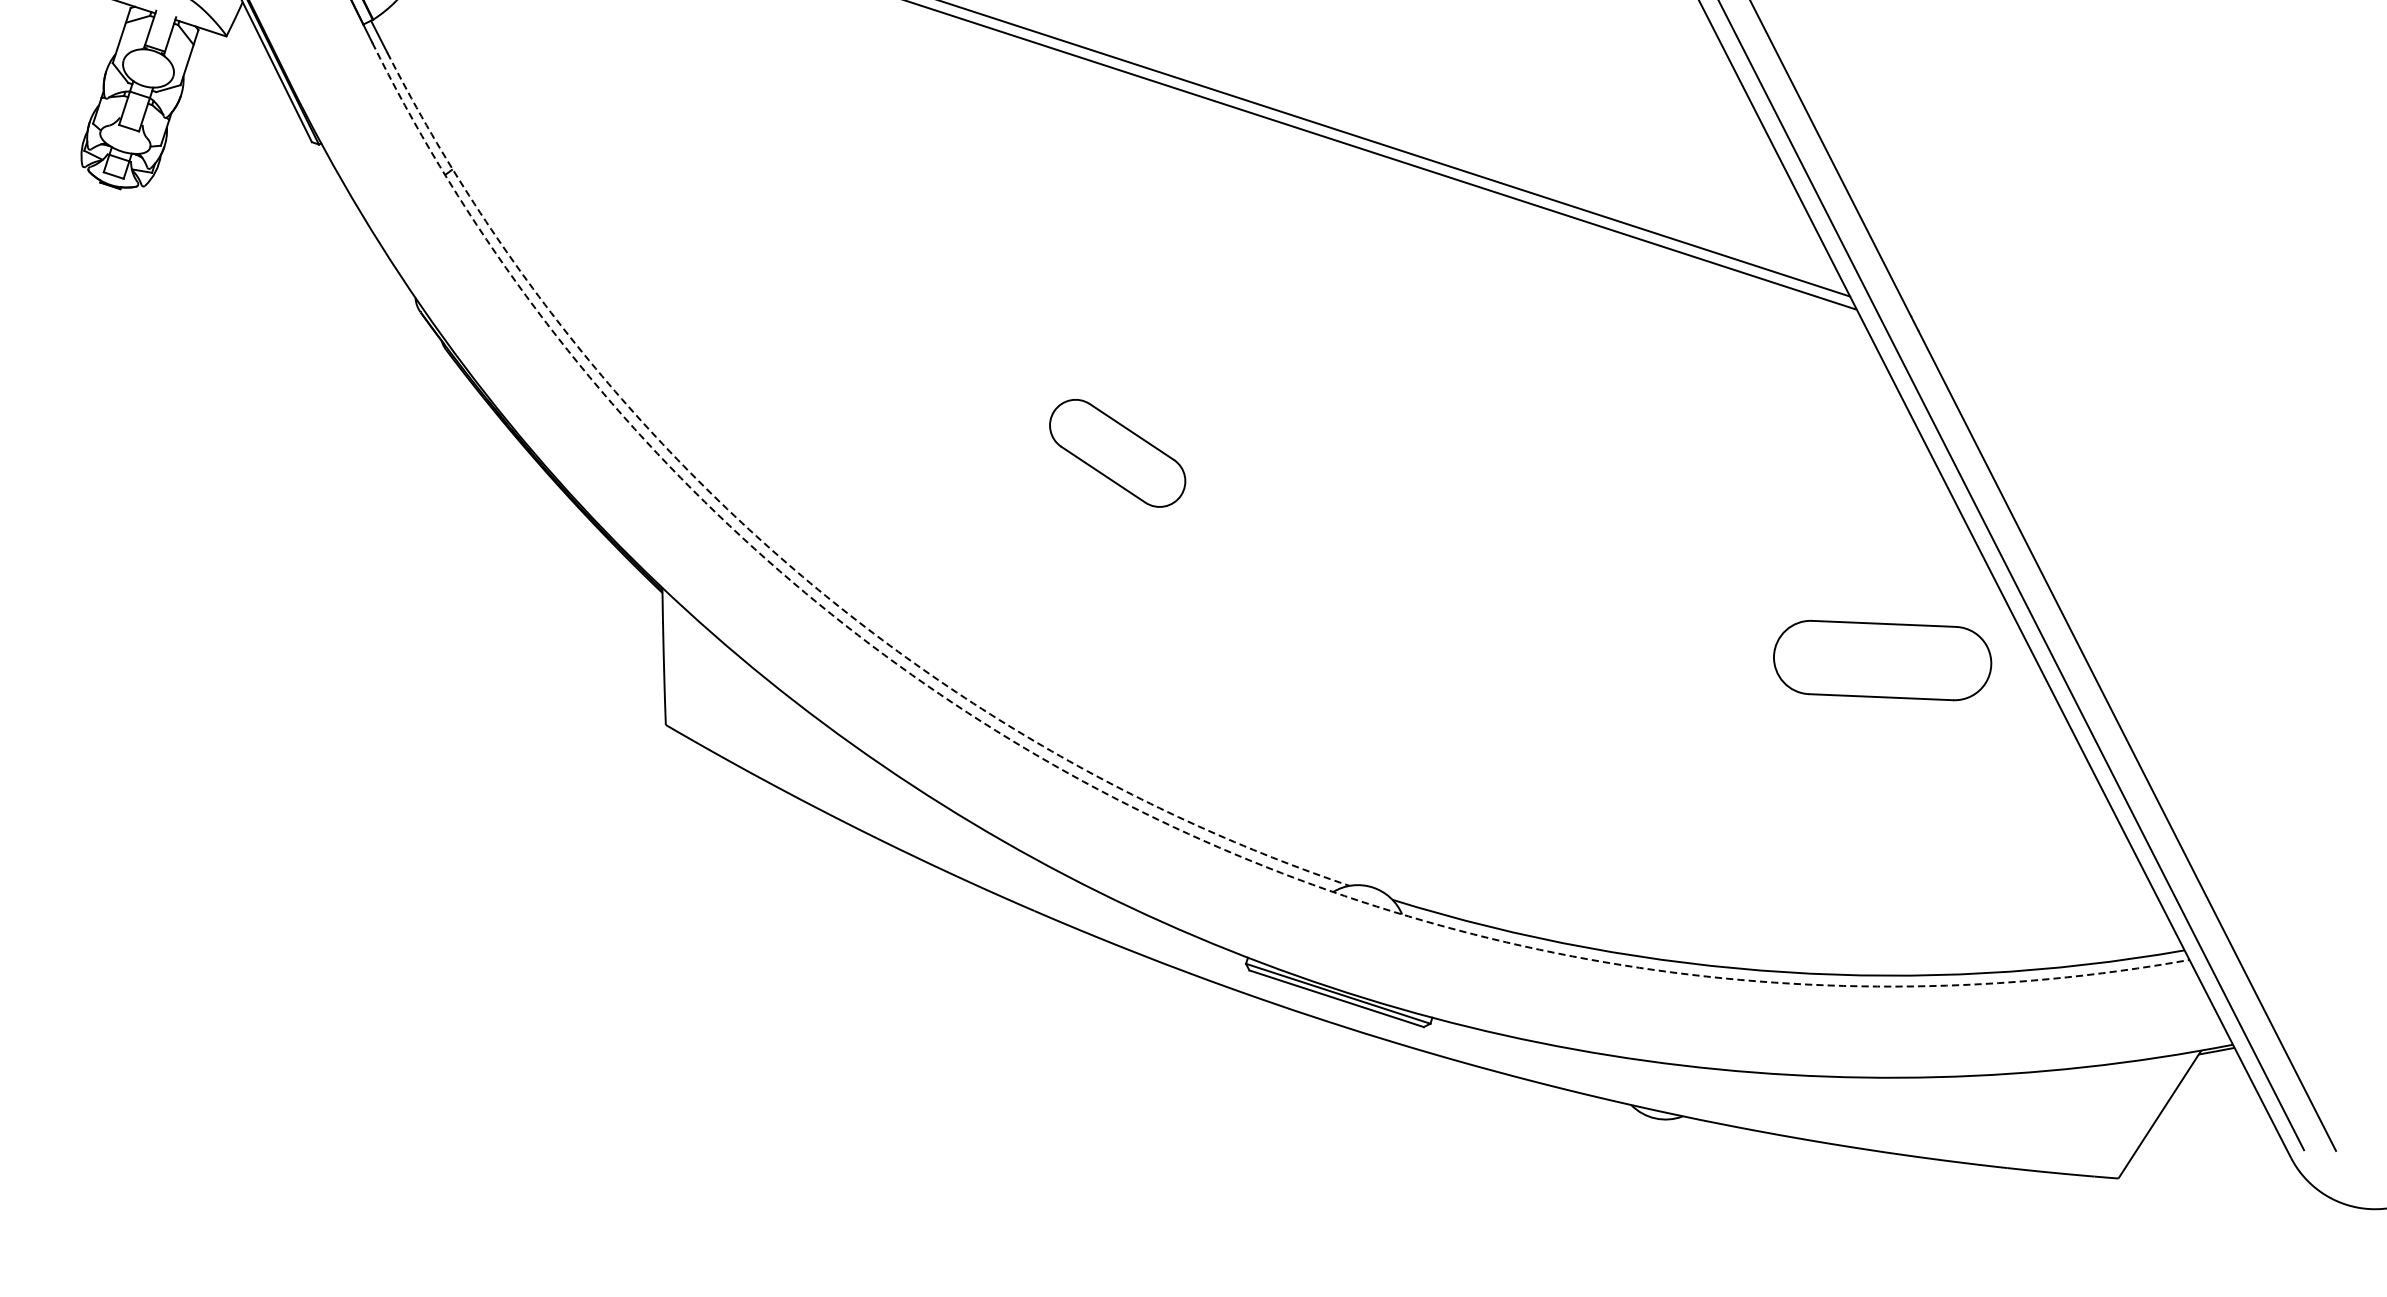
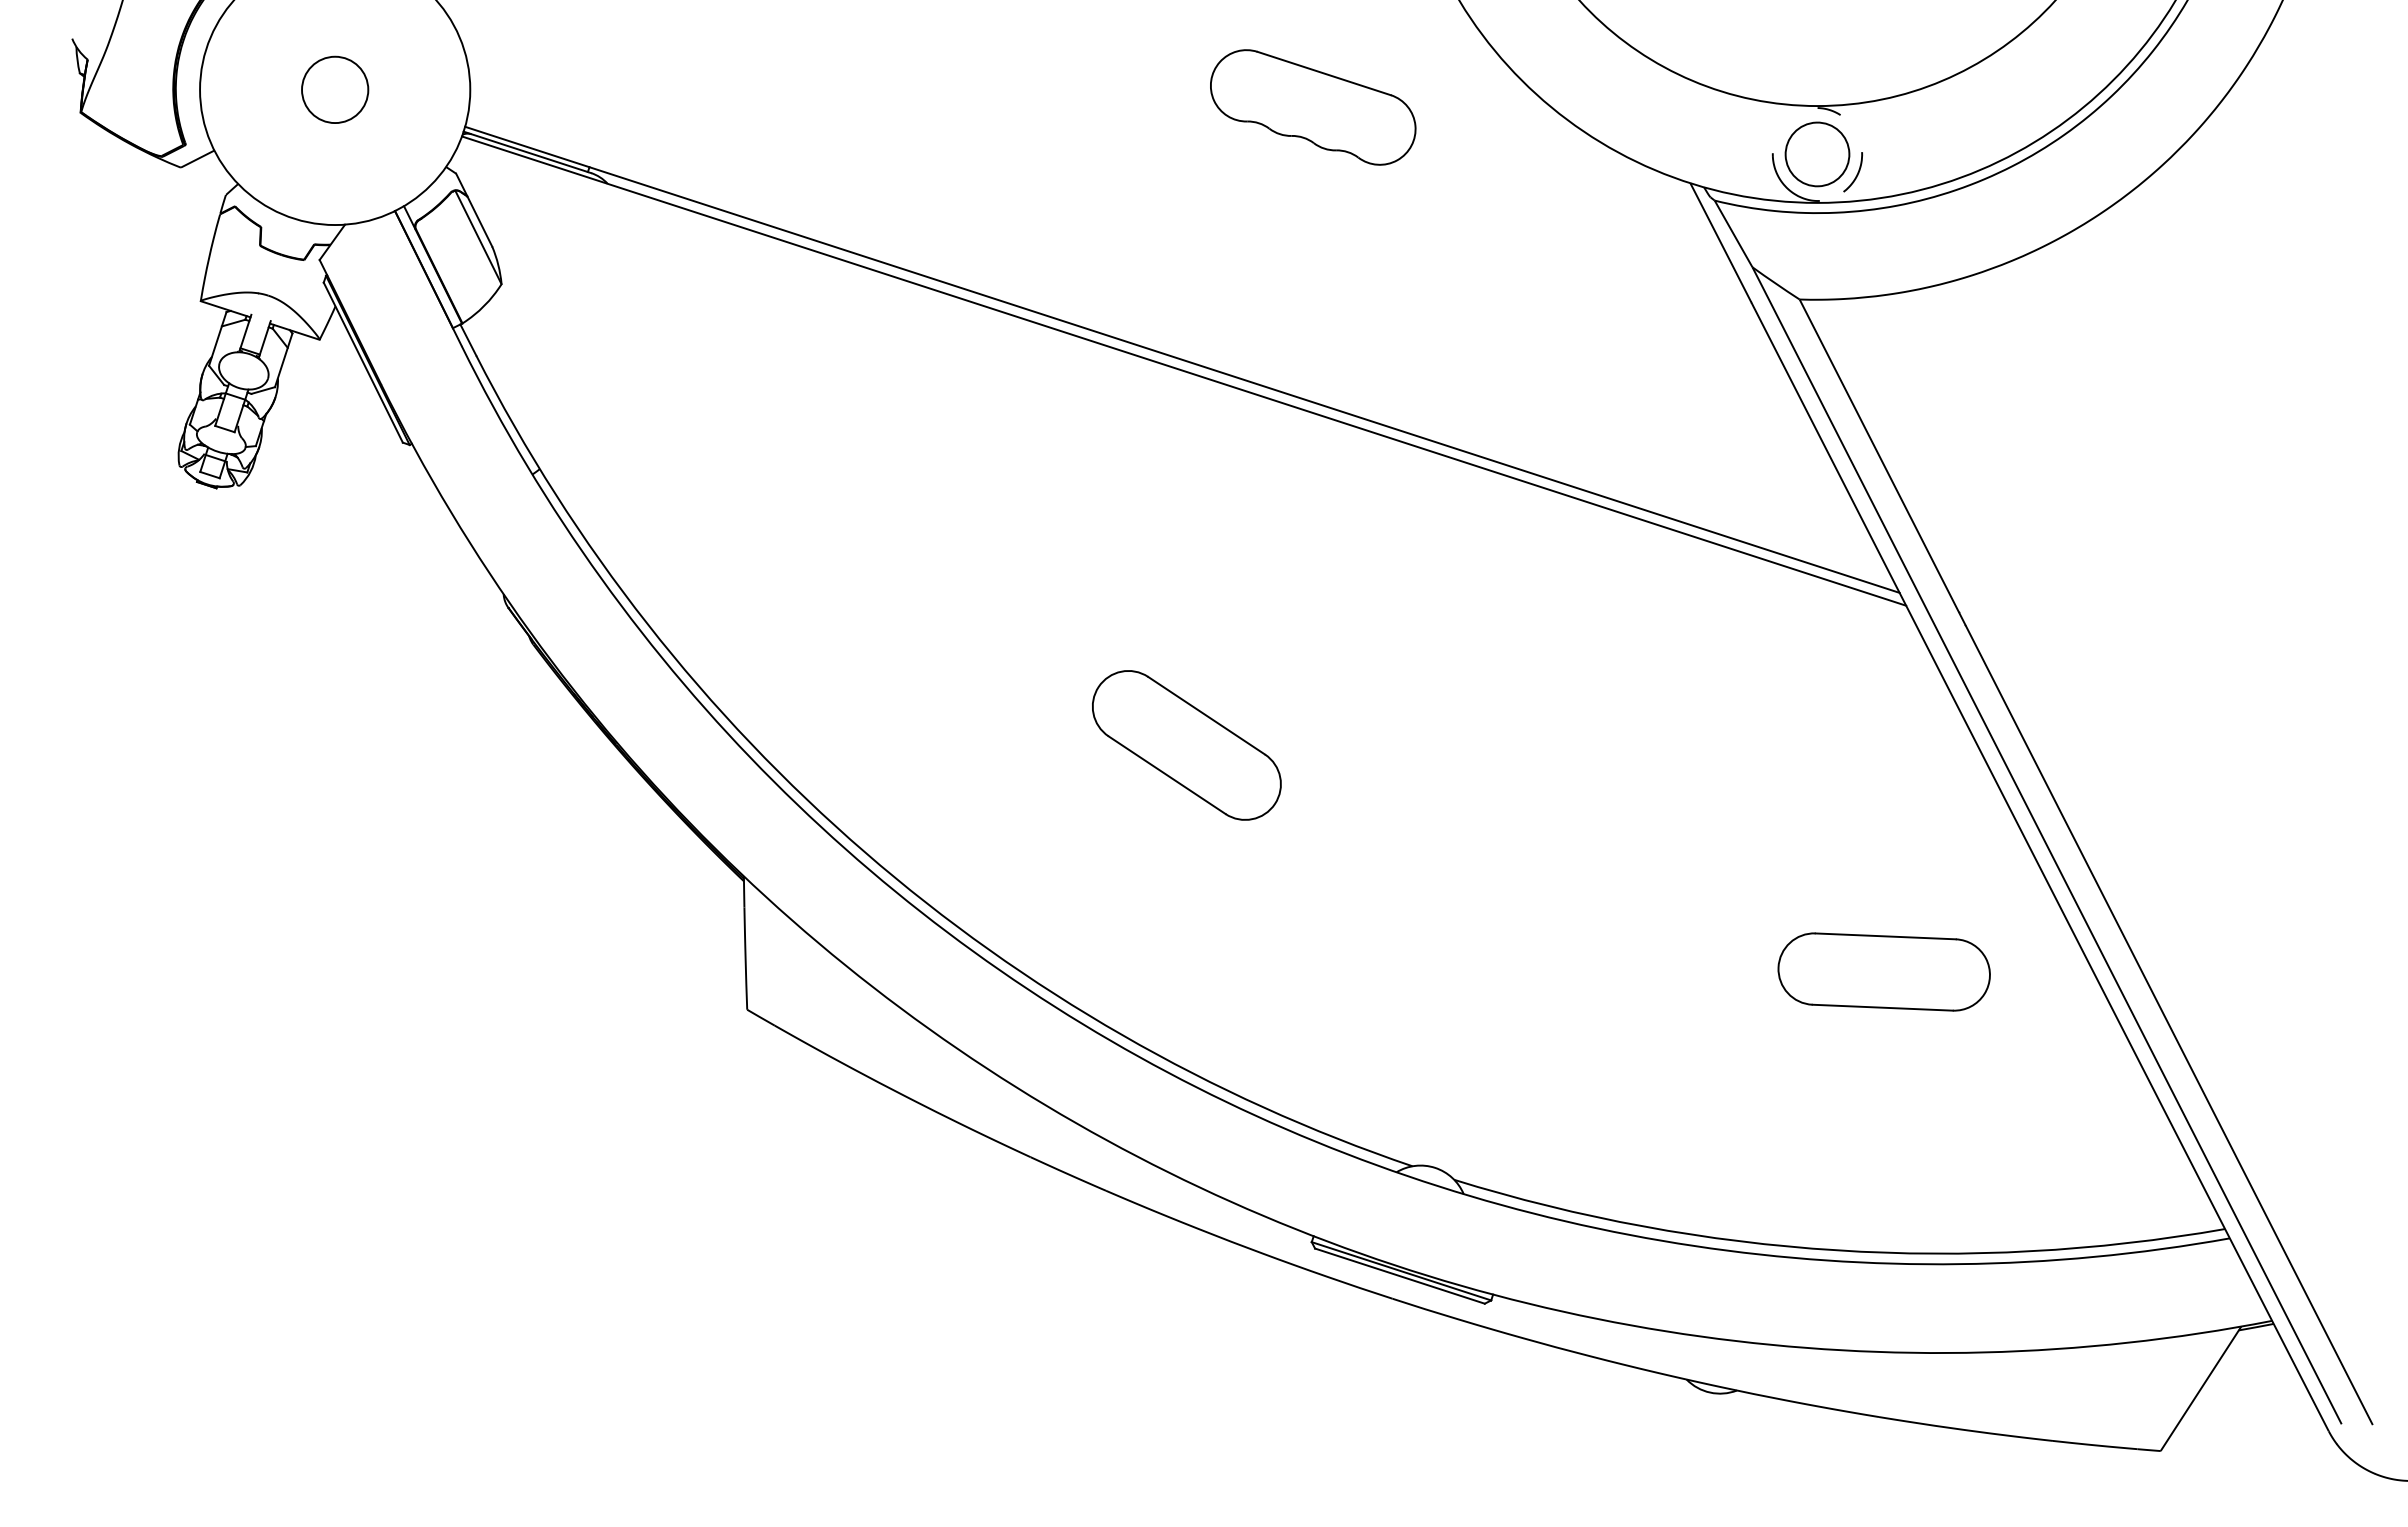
part: (1117, 453) -> (1186, 745), size x1.43
arc: (787, 563) -> (865, 852), dashed -> solid
part: (1881, 659) -> (1883, 971), moved
arc: (1127, 804) -> (1196, 1087), dashed -> solid

